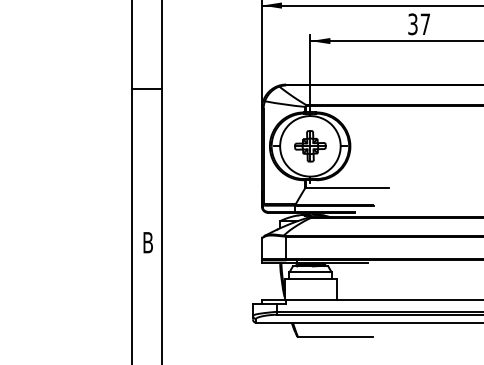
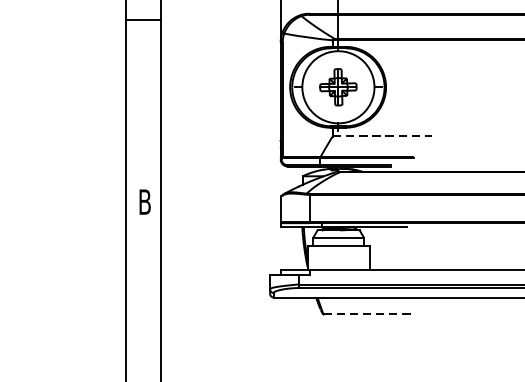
line: (347, 187) -> (382, 136), solid -> dashed
line: (335, 336) -> (368, 313), solid -> dashed

